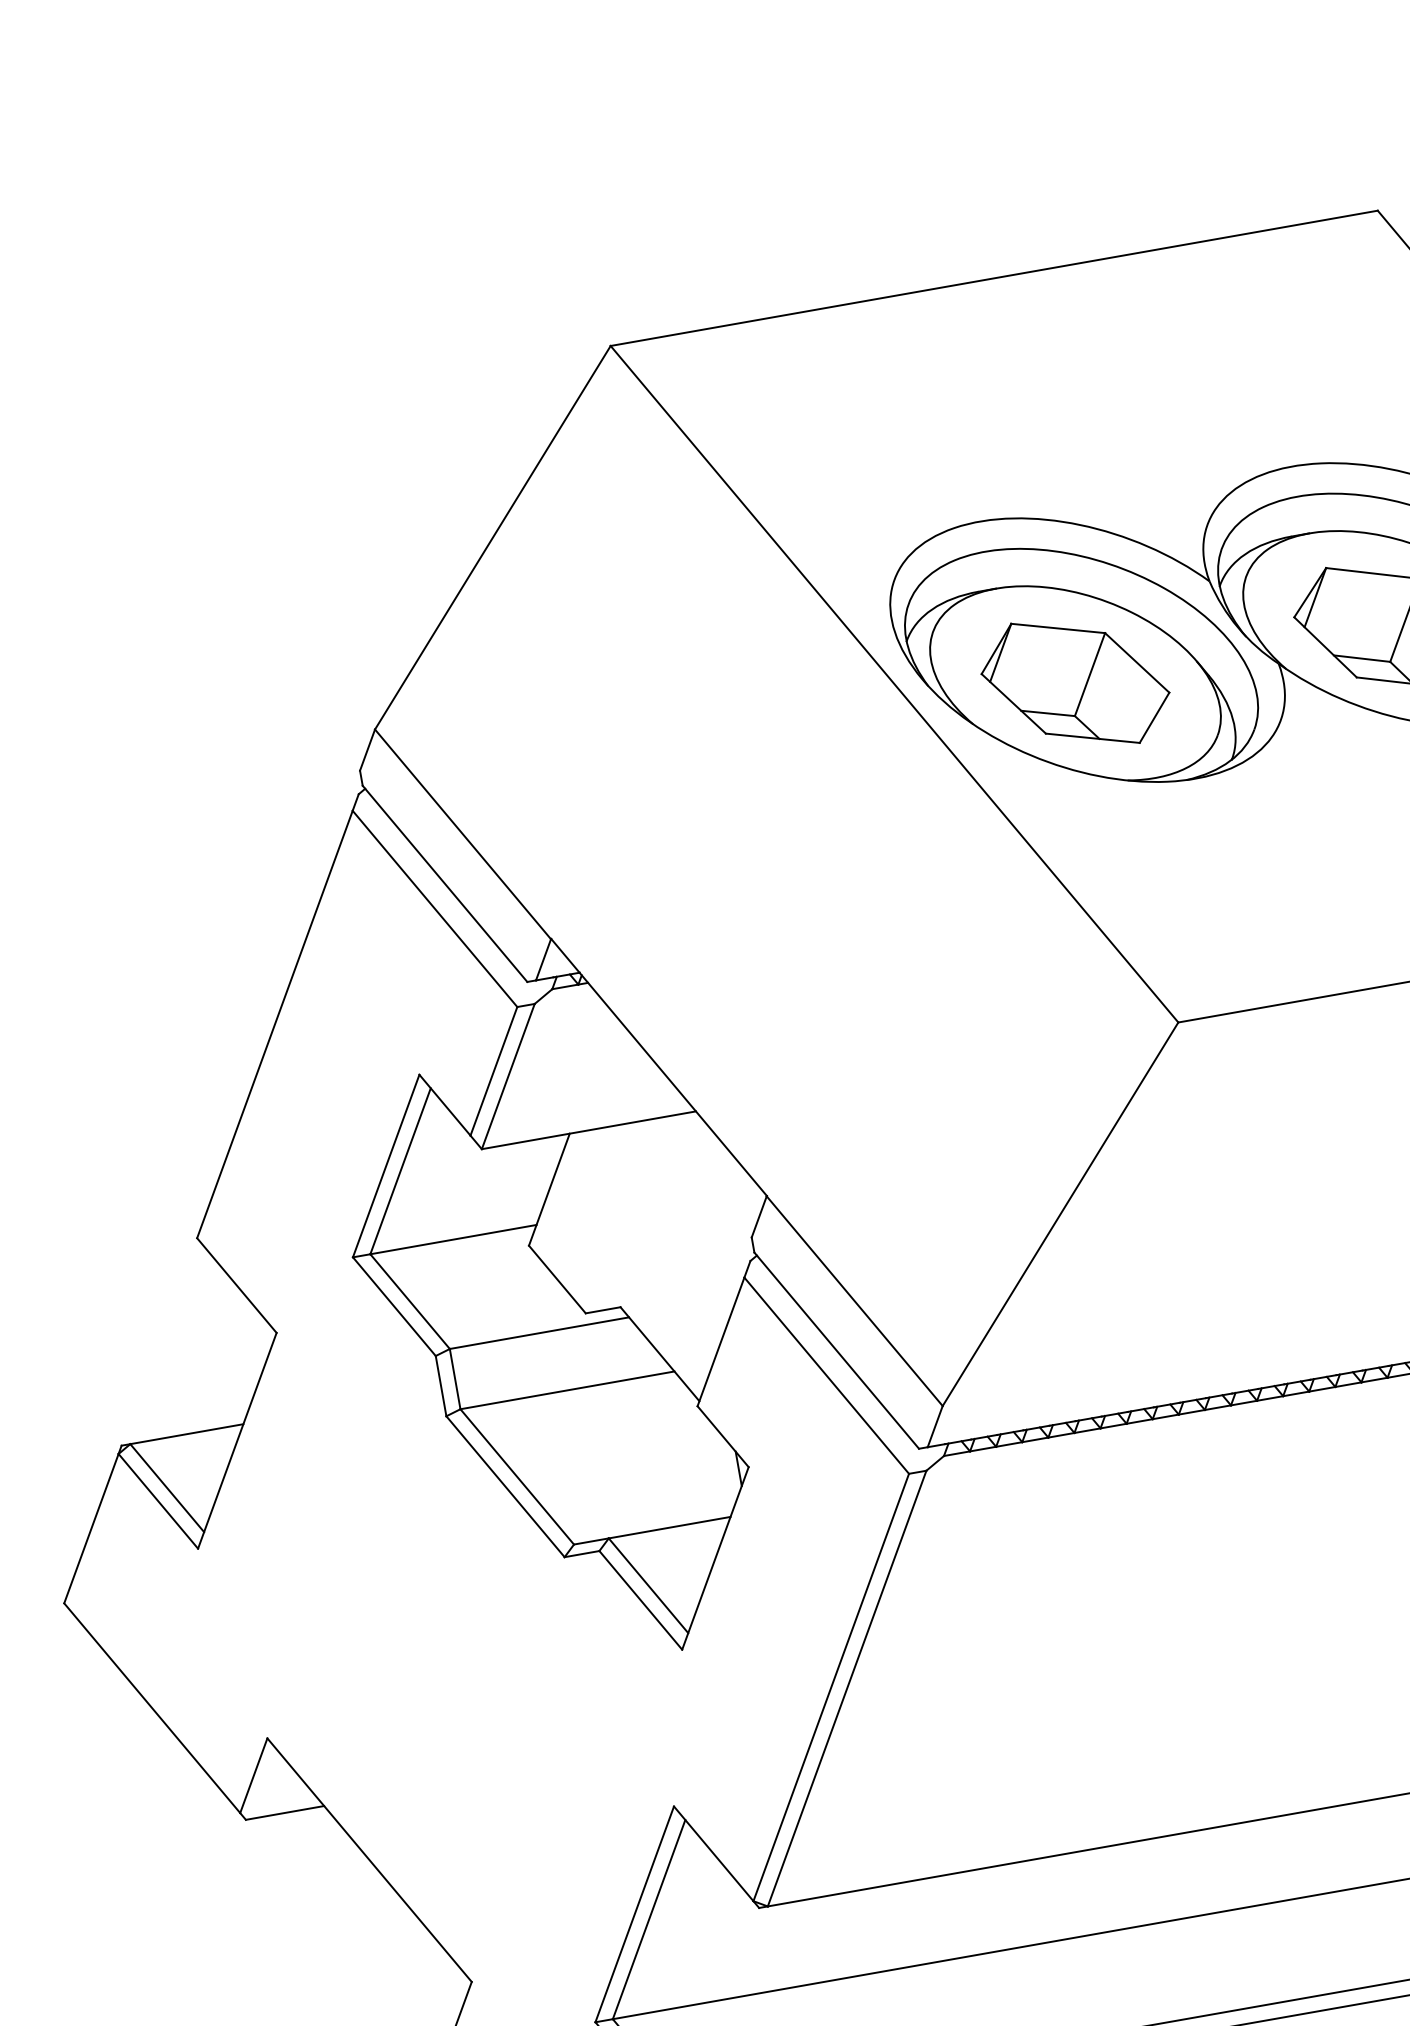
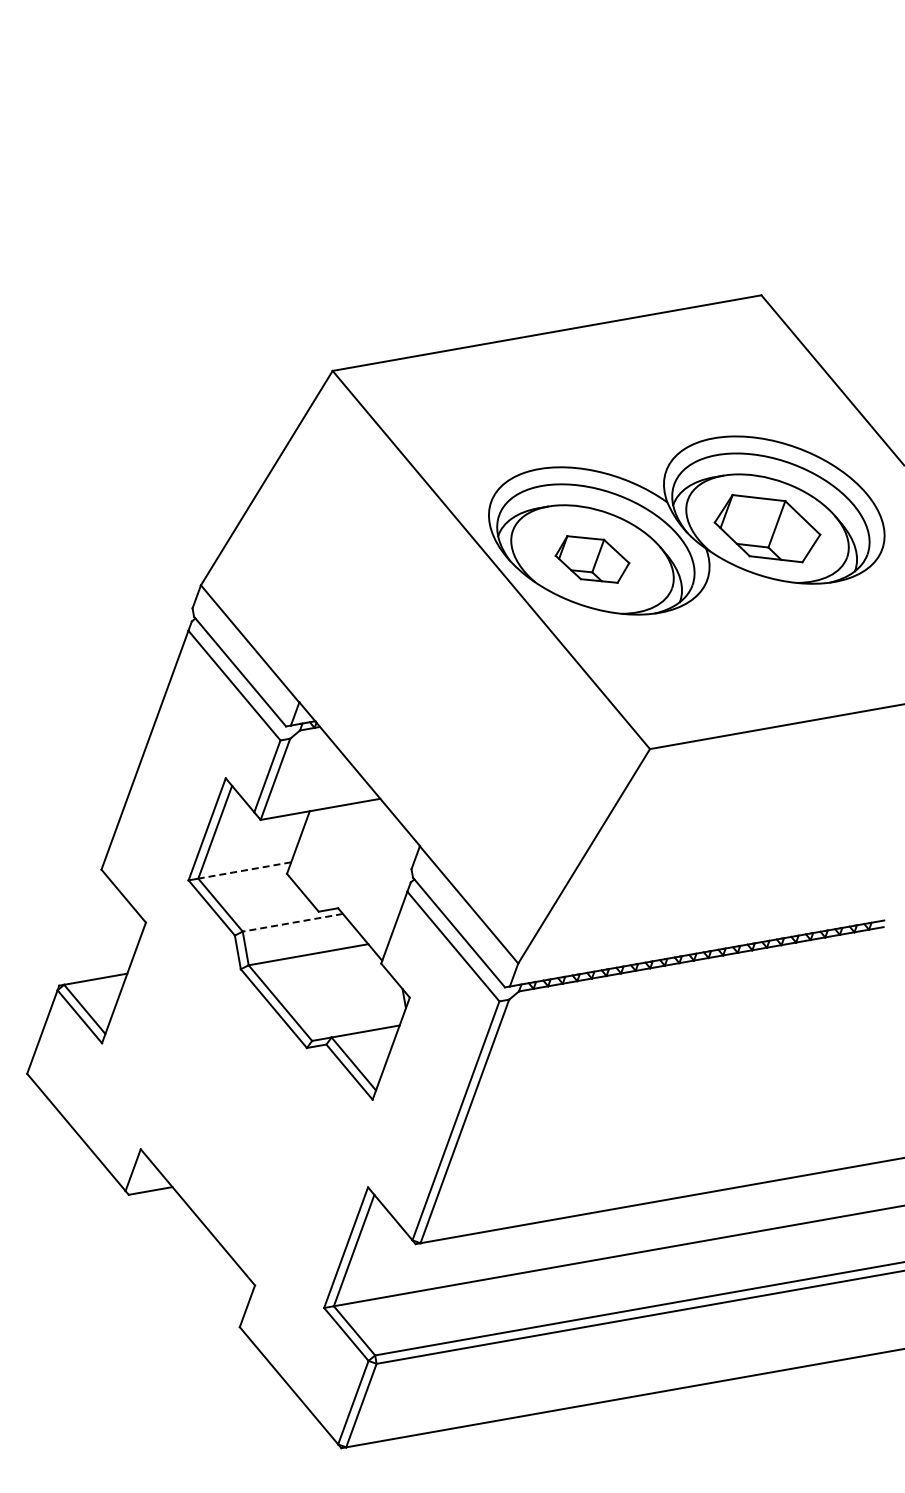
part: (1075, 683) -> (592, 559), size x0.7
line: (452, 1239) -> (244, 870), solid -> dashed
line: (538, 1332) -> (292, 922), solid -> dashed

